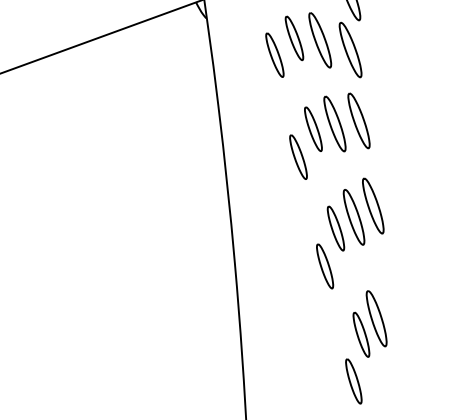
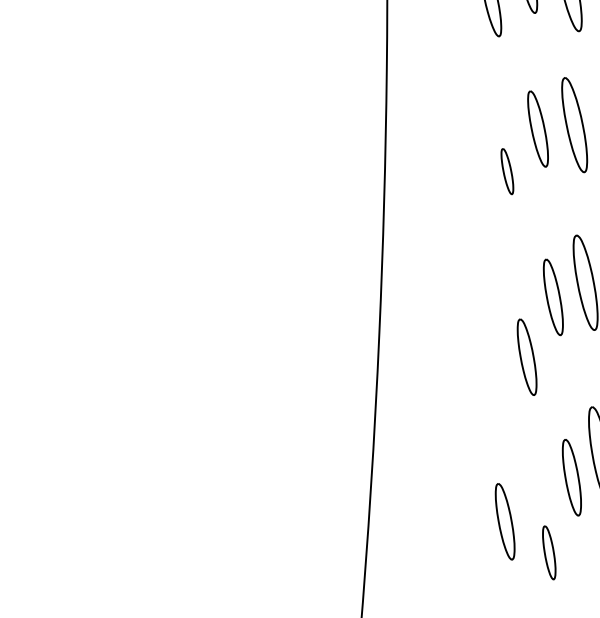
part: (298, 156) -> (507, 170), size x0.6
part: (325, 366) -> (505, 521), added
part: (353, 381) -> (548, 552), size x0.7

